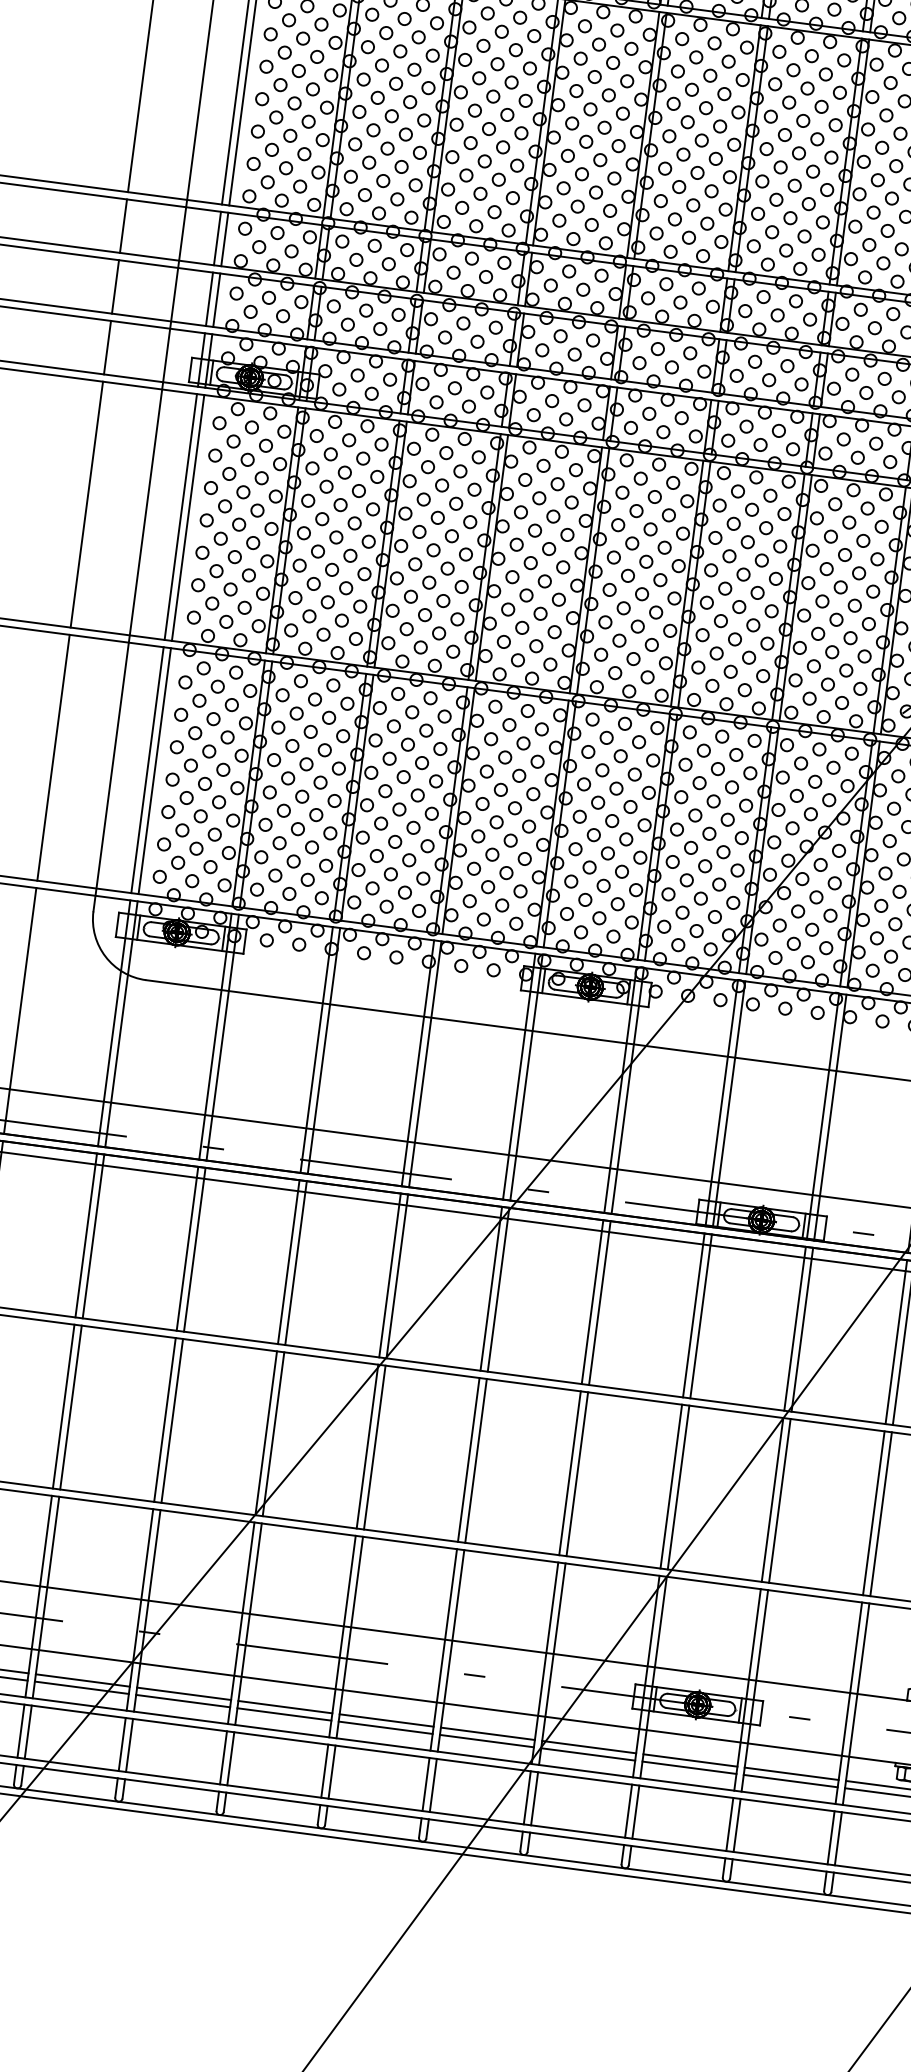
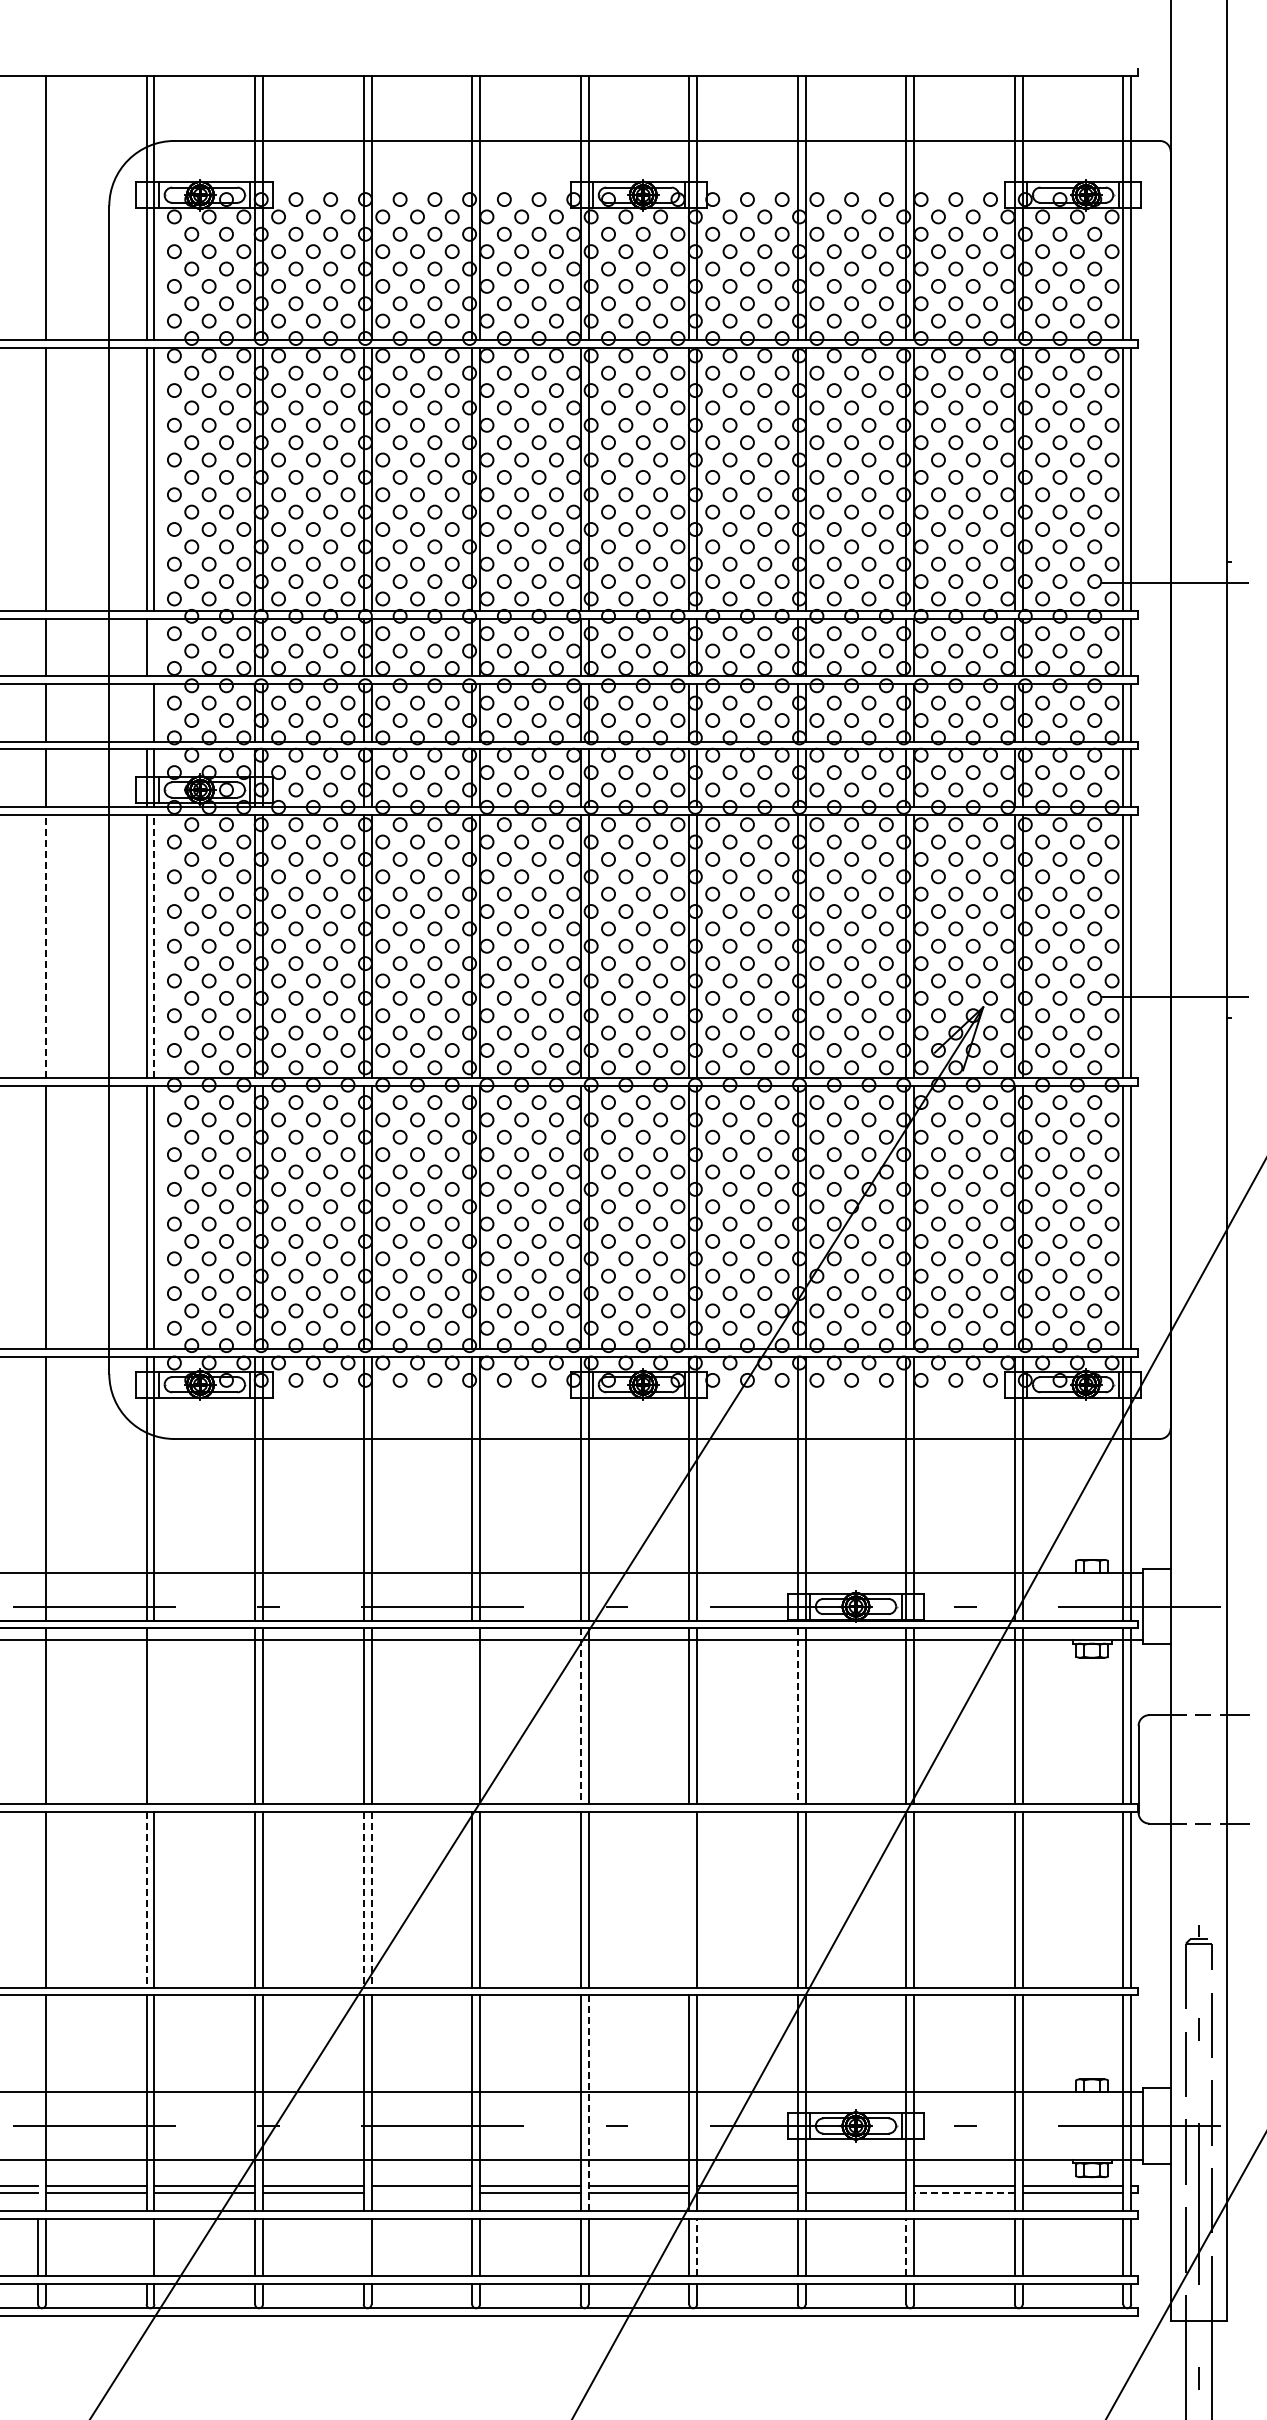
line: (224, 239) -> (154, 647), removed
line: (209, 298) -> (146, 712), removed
line: (86, 504) -> (45, 946), solid -> dashed
line: (188, 518) -> (154, 946), solid -> dashed
line: (93, 1236) -> (154, 1716), removed
line: (390, 1275) -> (472, 1716), removed
line: (491, 1288) -> (580, 1716), solid -> dashed
line: (693, 1315) -> (797, 1716), solid -> dashed
line: (63, 1406) -> (146, 1899), solid -> dashed
line: (266, 1433) -> (363, 1899), solid -> dashed
line: (273, 1434) -> (371, 1899), solid -> dashed
line: (570, 1473) -> (689, 1899), removed
line: (450, 1651) -> (588, 2103), solid -> dashed
line: (284, 1714) -> (421, 2193), removed
line: (20, 1731) -> (146, 2247), removed
line: (223, 1757) -> (363, 2247), removed
line: (690, 1760) -> (855, 2185), removed
line: (790, 1781) -> (964, 2193), solid -> dashed
line: (534, 1798) -> (697, 2247), solid -> dashed
line: (729, 1824) -> (906, 2247), solid -> dashed

